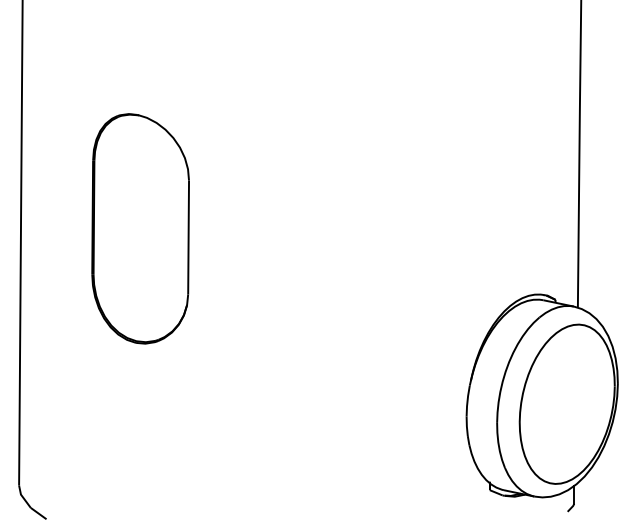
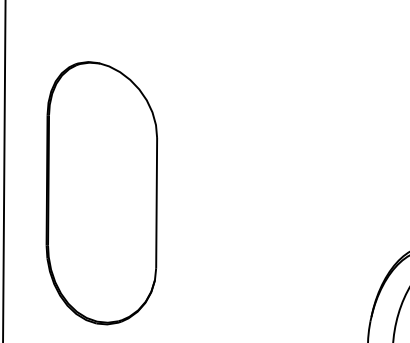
part: (140, 228) -> (101, 192), size x1.4

